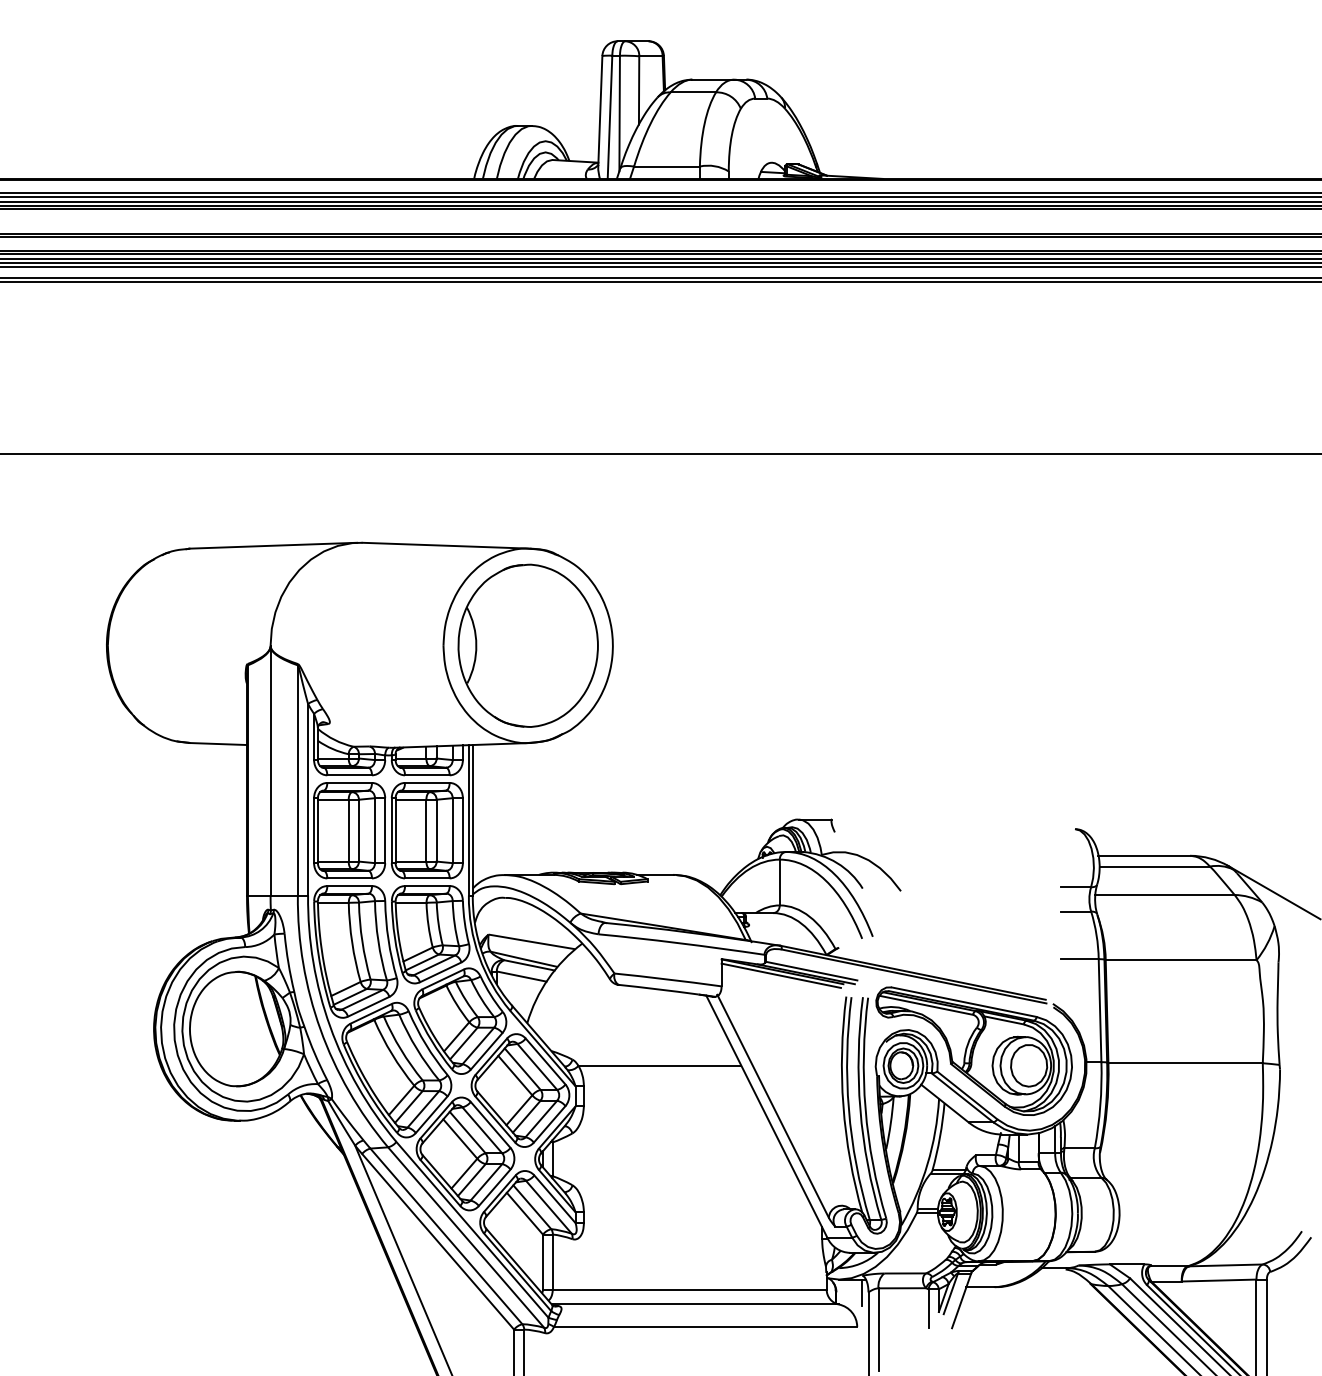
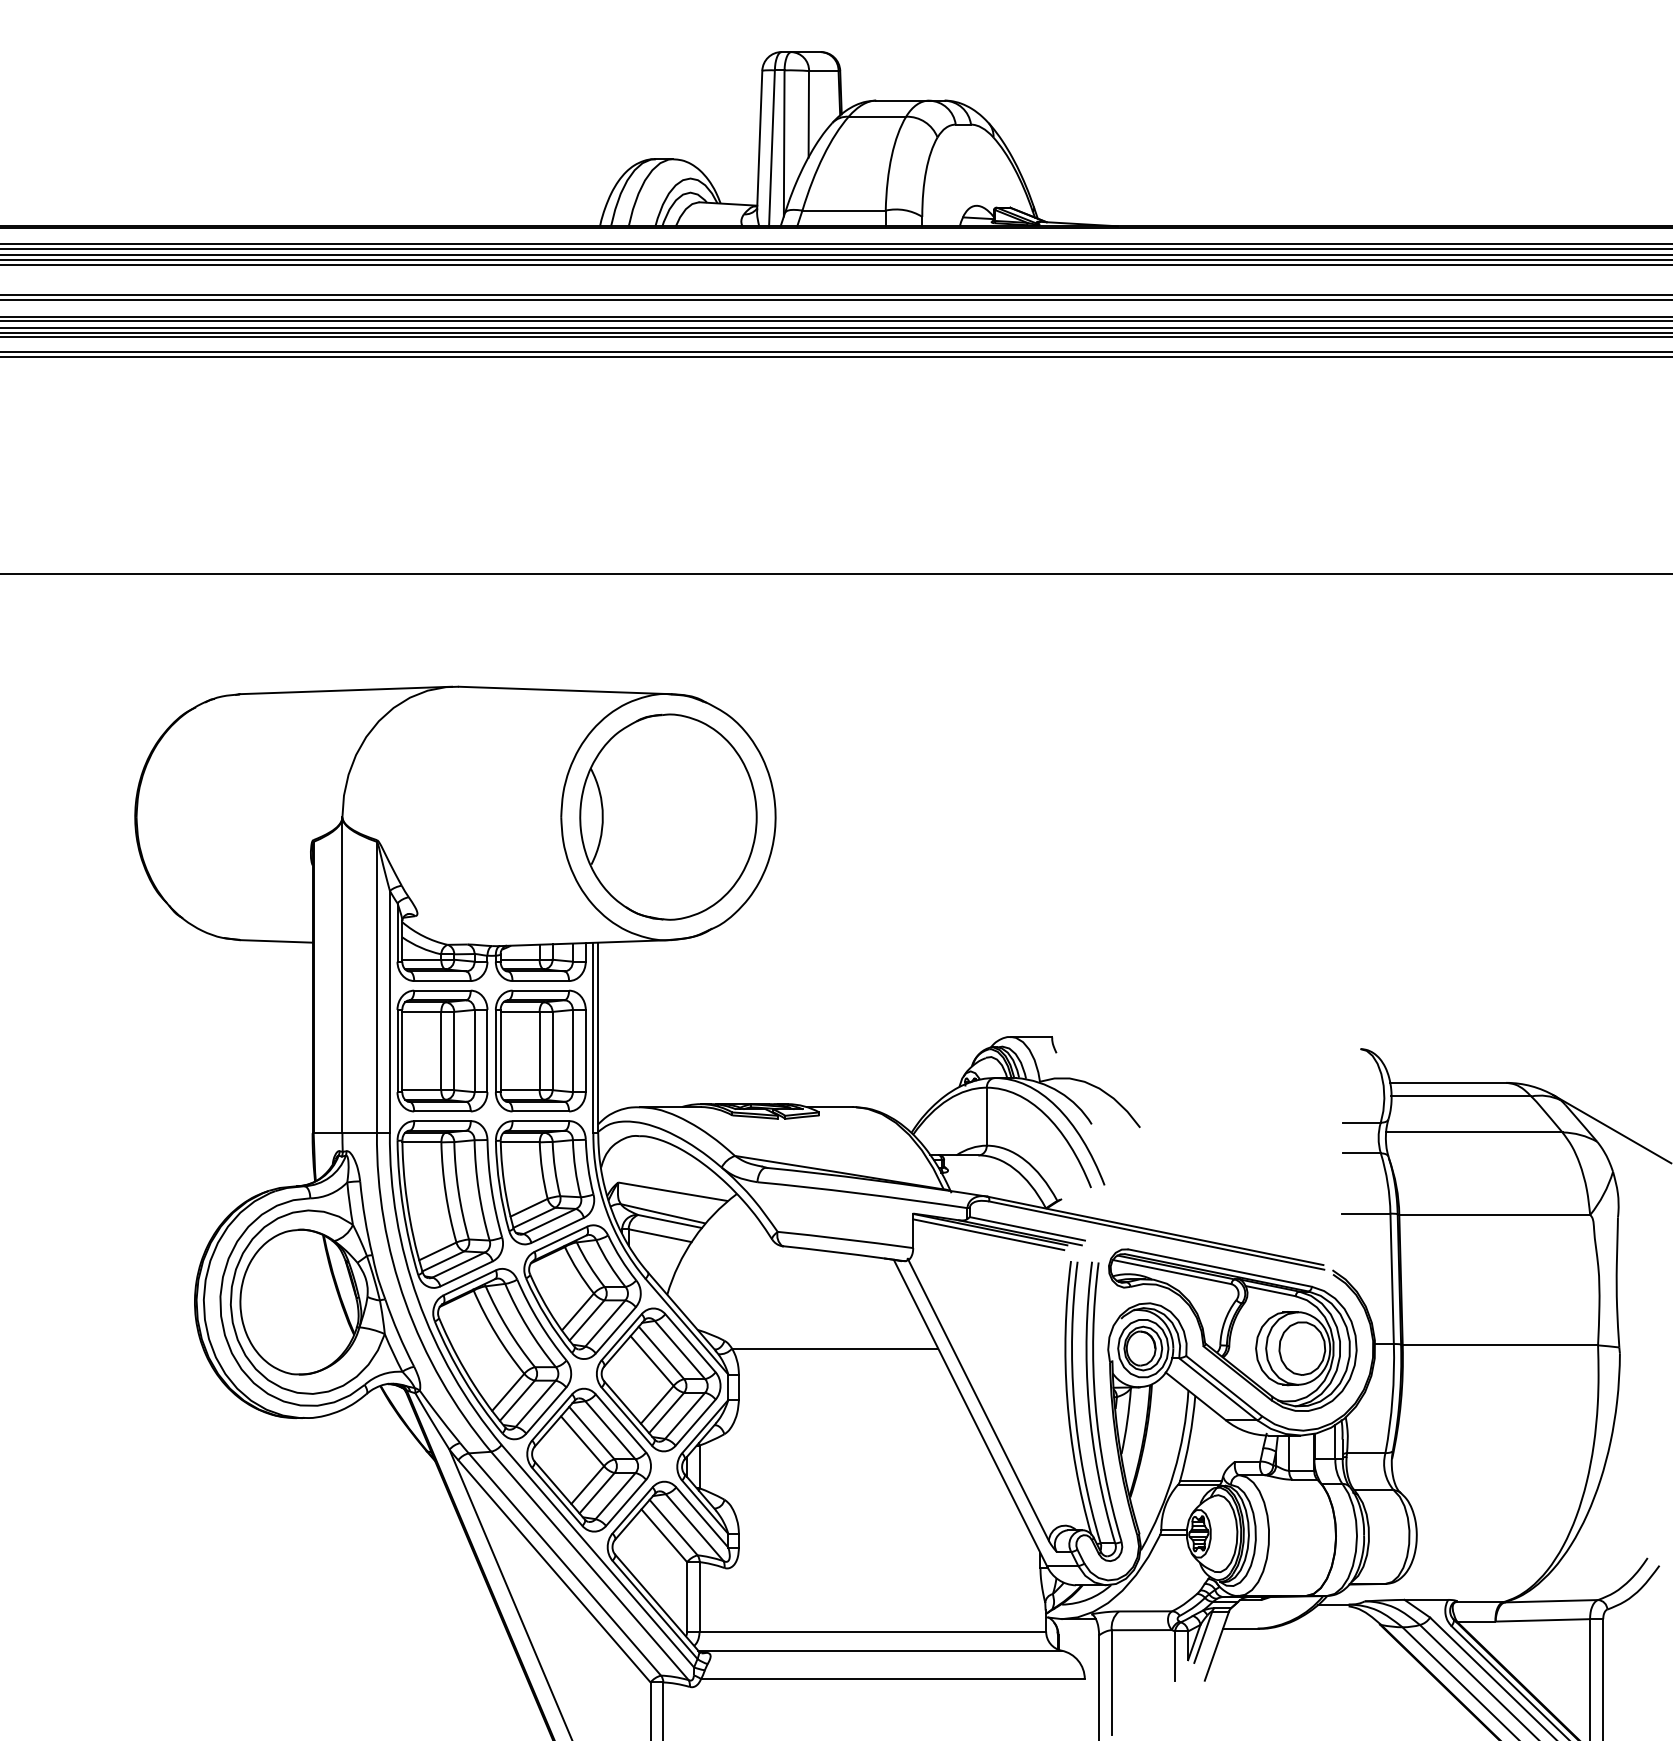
line: (861, 1292) -> (1090, 1635), removed

